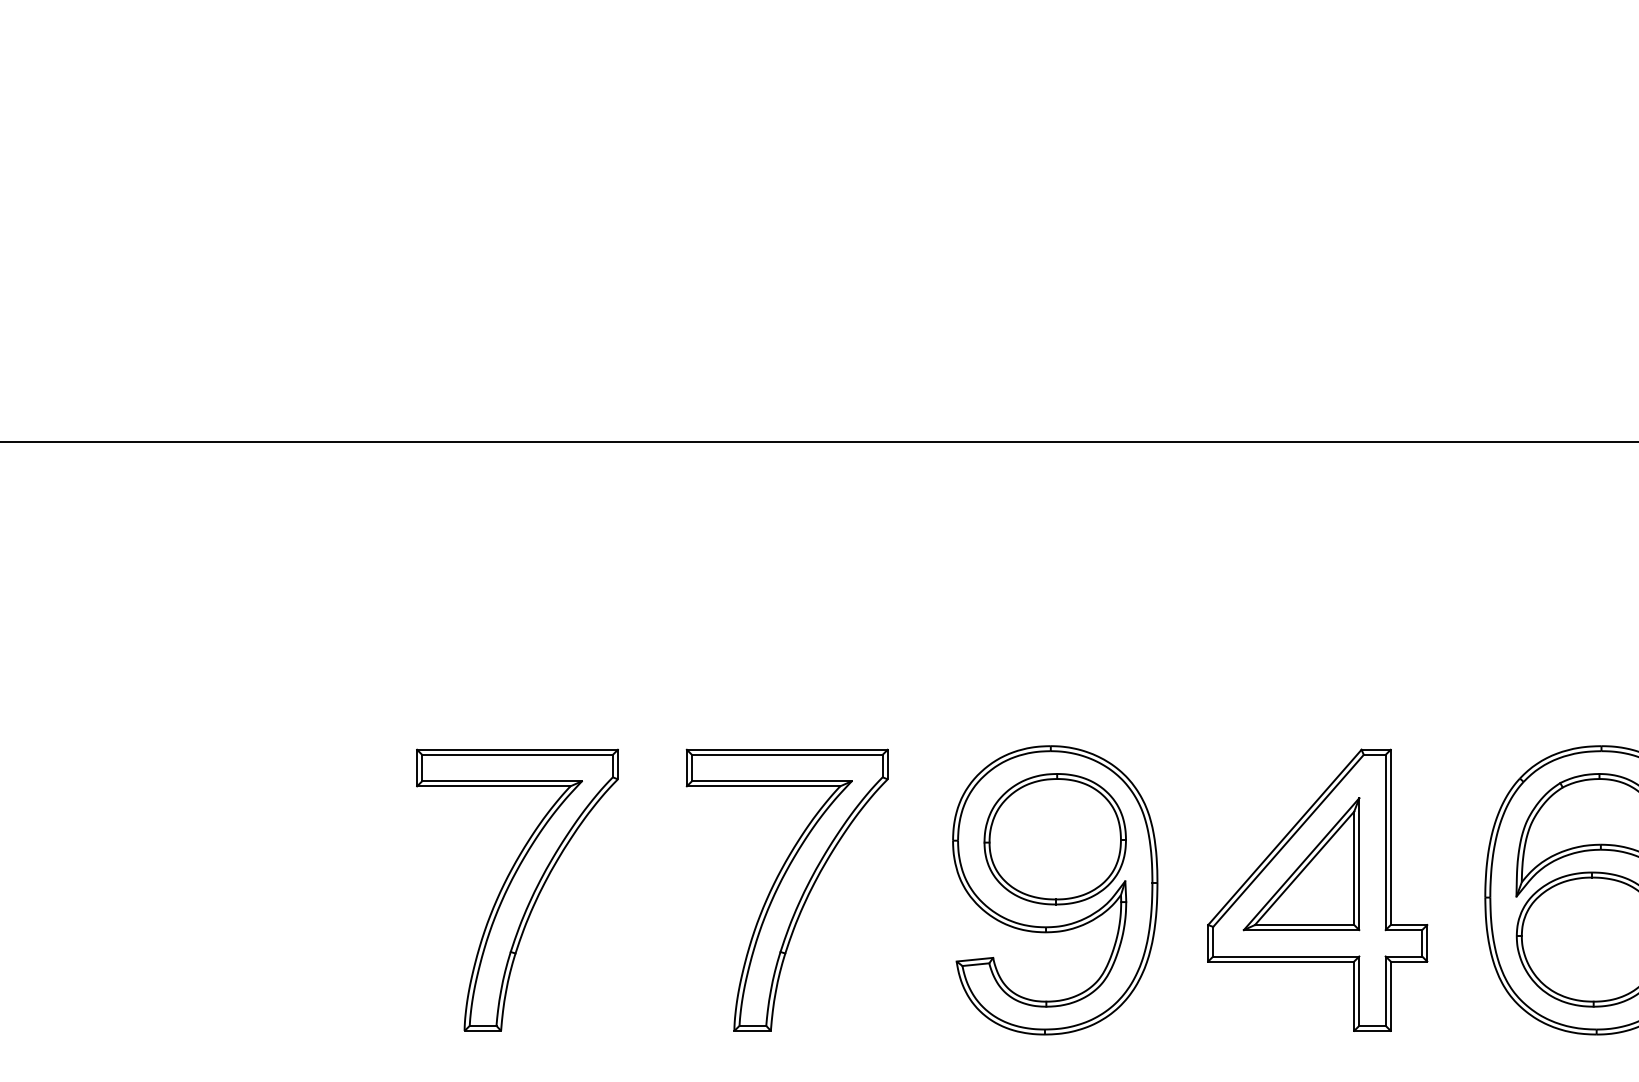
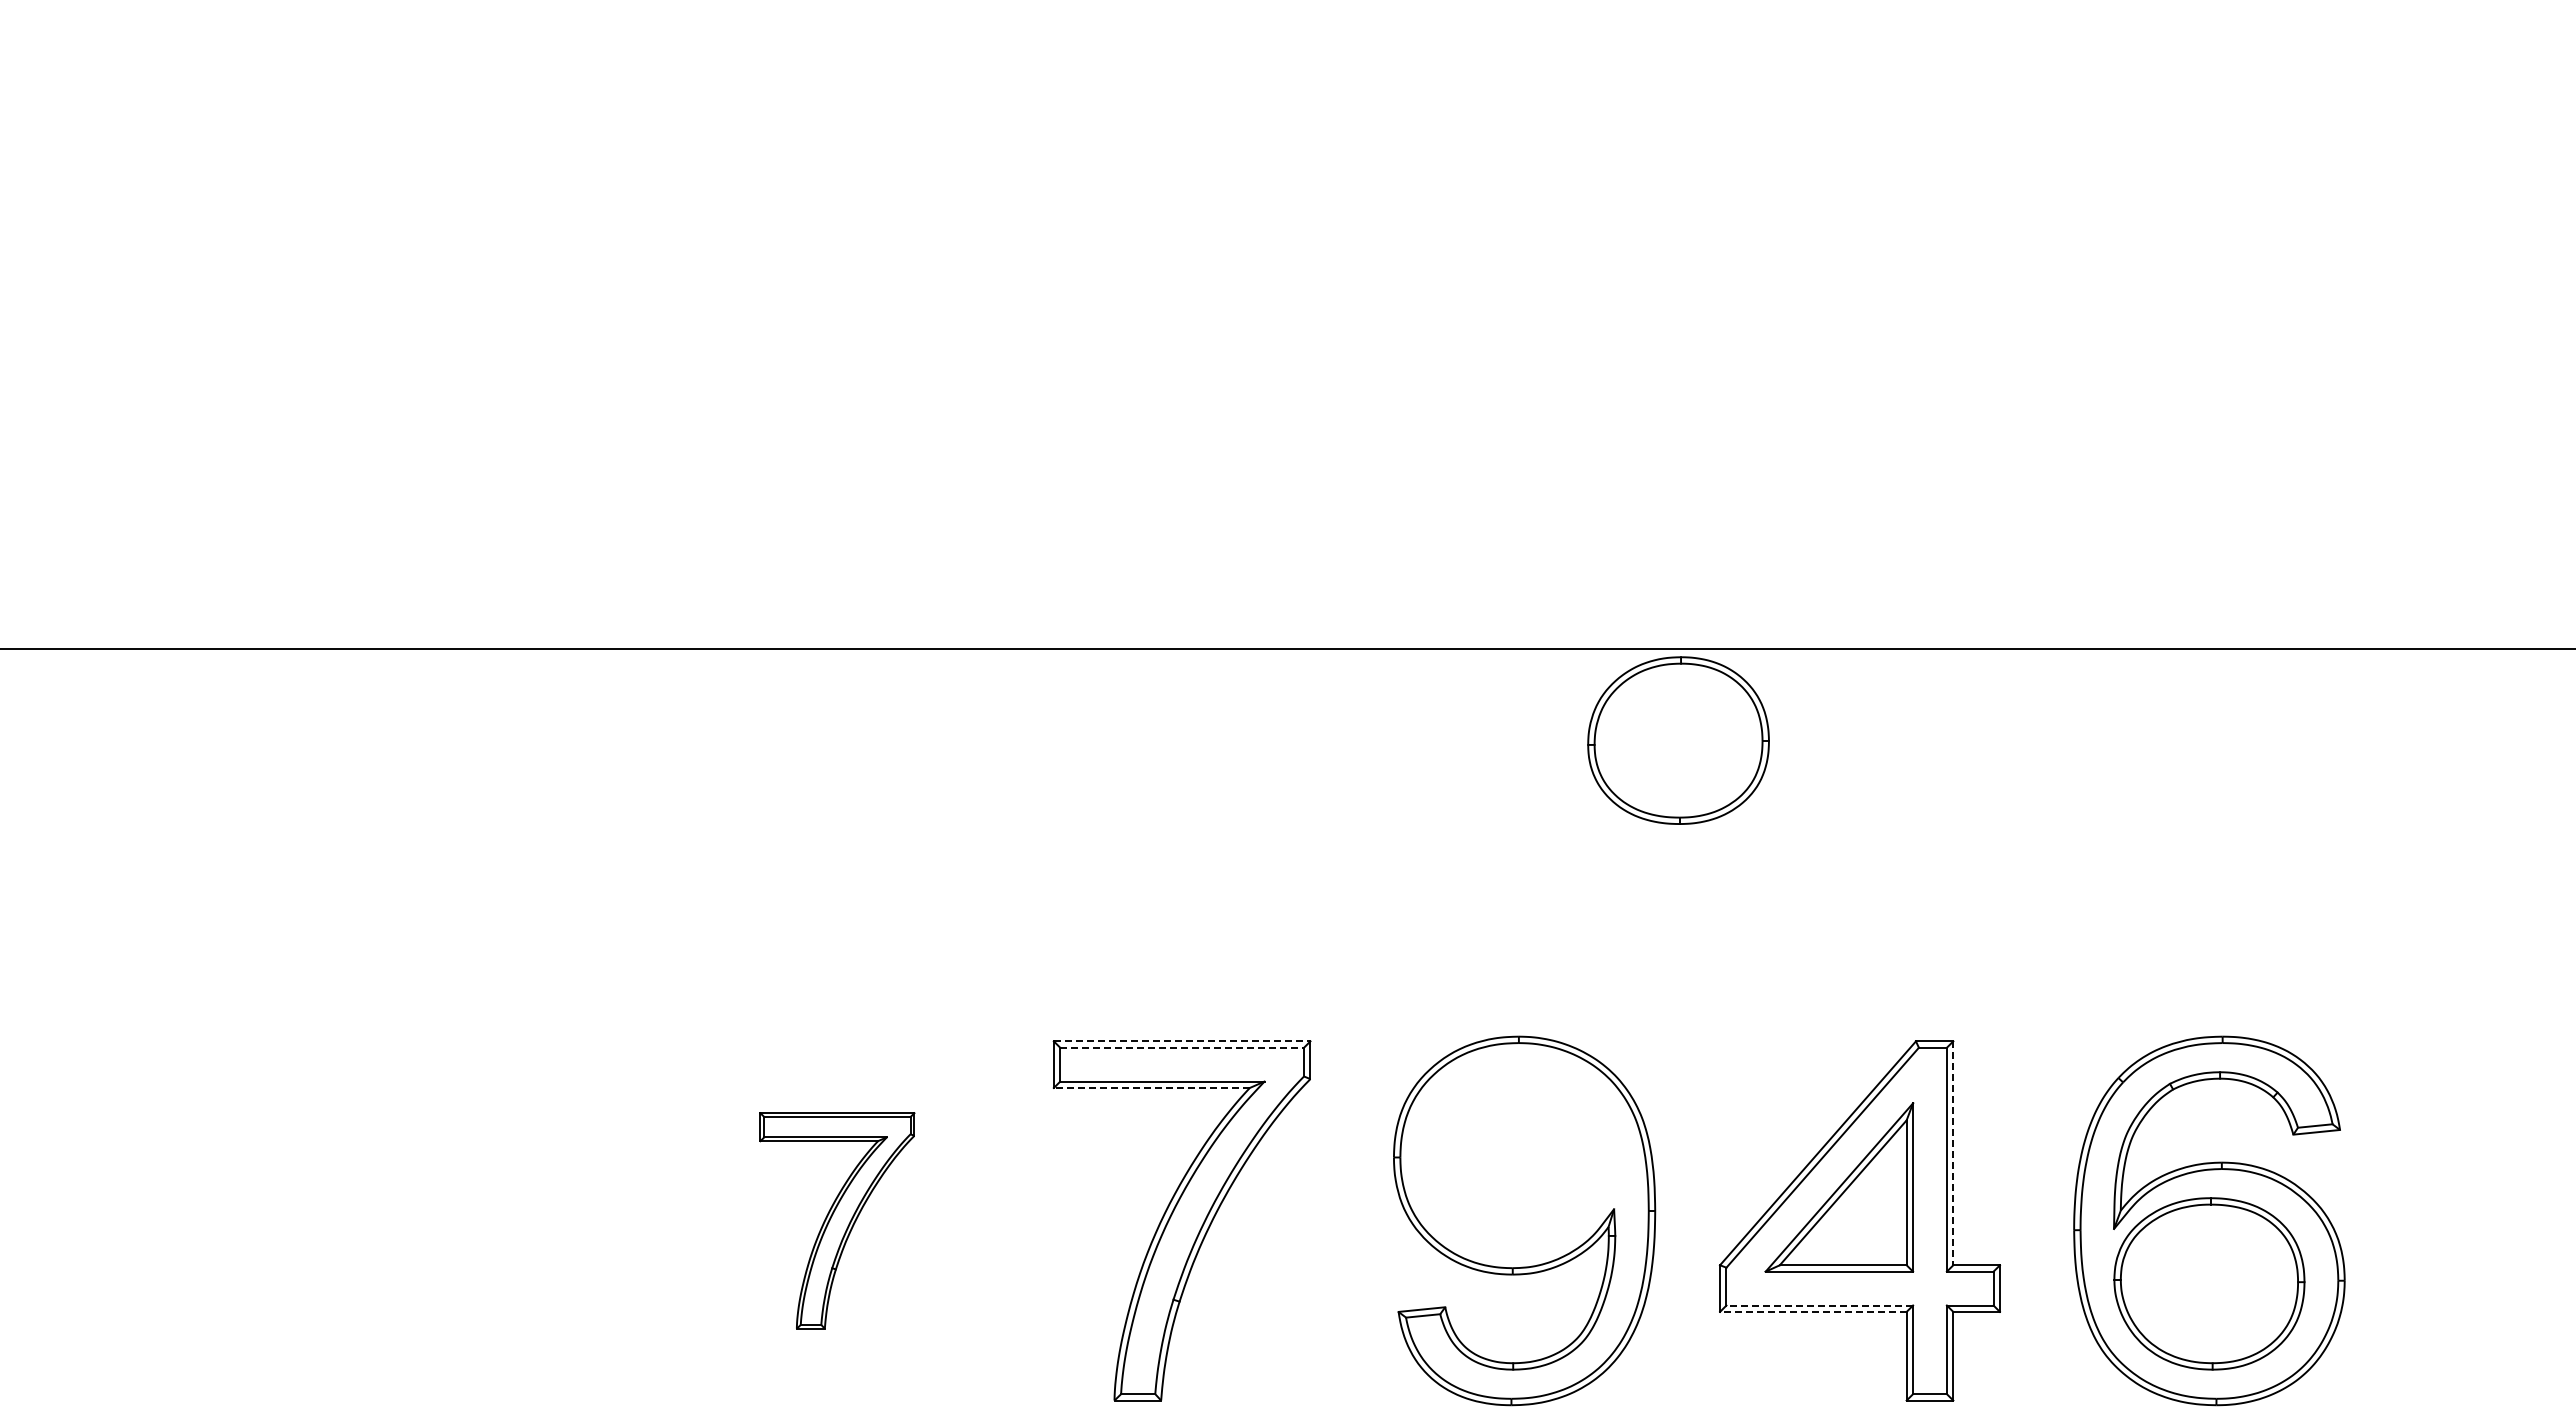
line: (787, 749) -> (1182, 1041), solid -> dashed
line: (787, 754) -> (1182, 1047), solid -> dashed
line: (763, 785) -> (1151, 1087), solid -> dashed
line: (1390, 837) -> (1953, 1153), solid -> dashed
part: (1055, 839) -> (1678, 740), moved
part: (517, 890) -> (837, 1220), size x0.6
line: (1286, 956) -> (1819, 1305), solid -> dashed
line: (1280, 961) -> (1812, 1311), solid -> dashed

